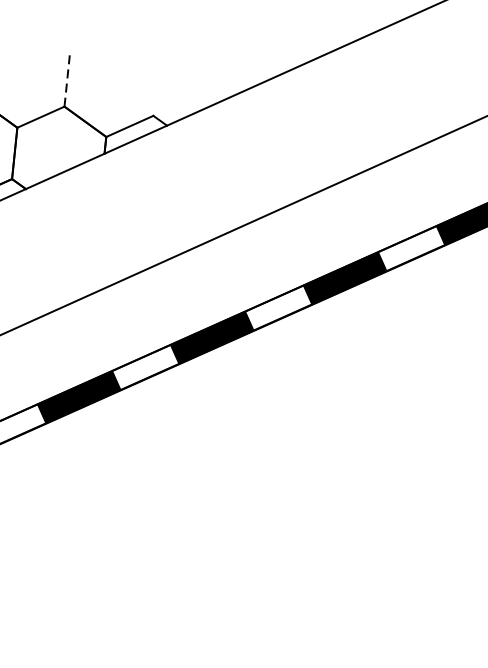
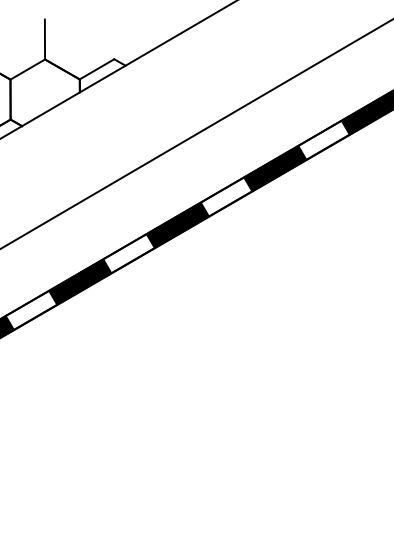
line: (66, 80) -> (44, 39), dashed -> solid

